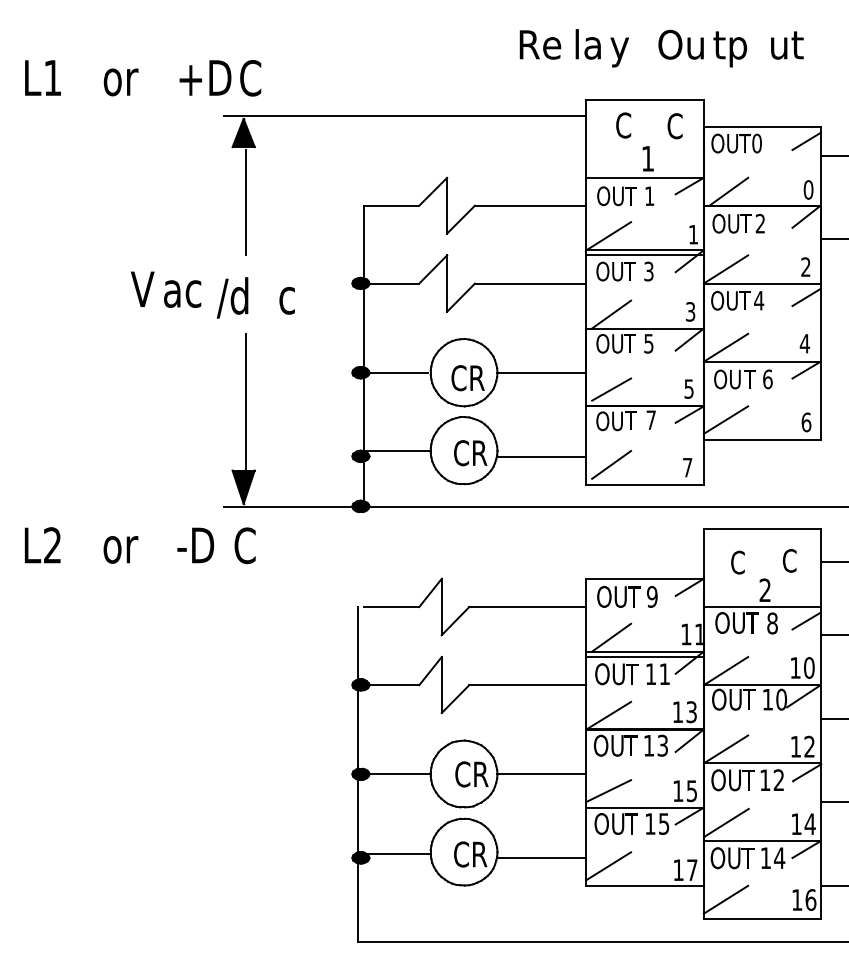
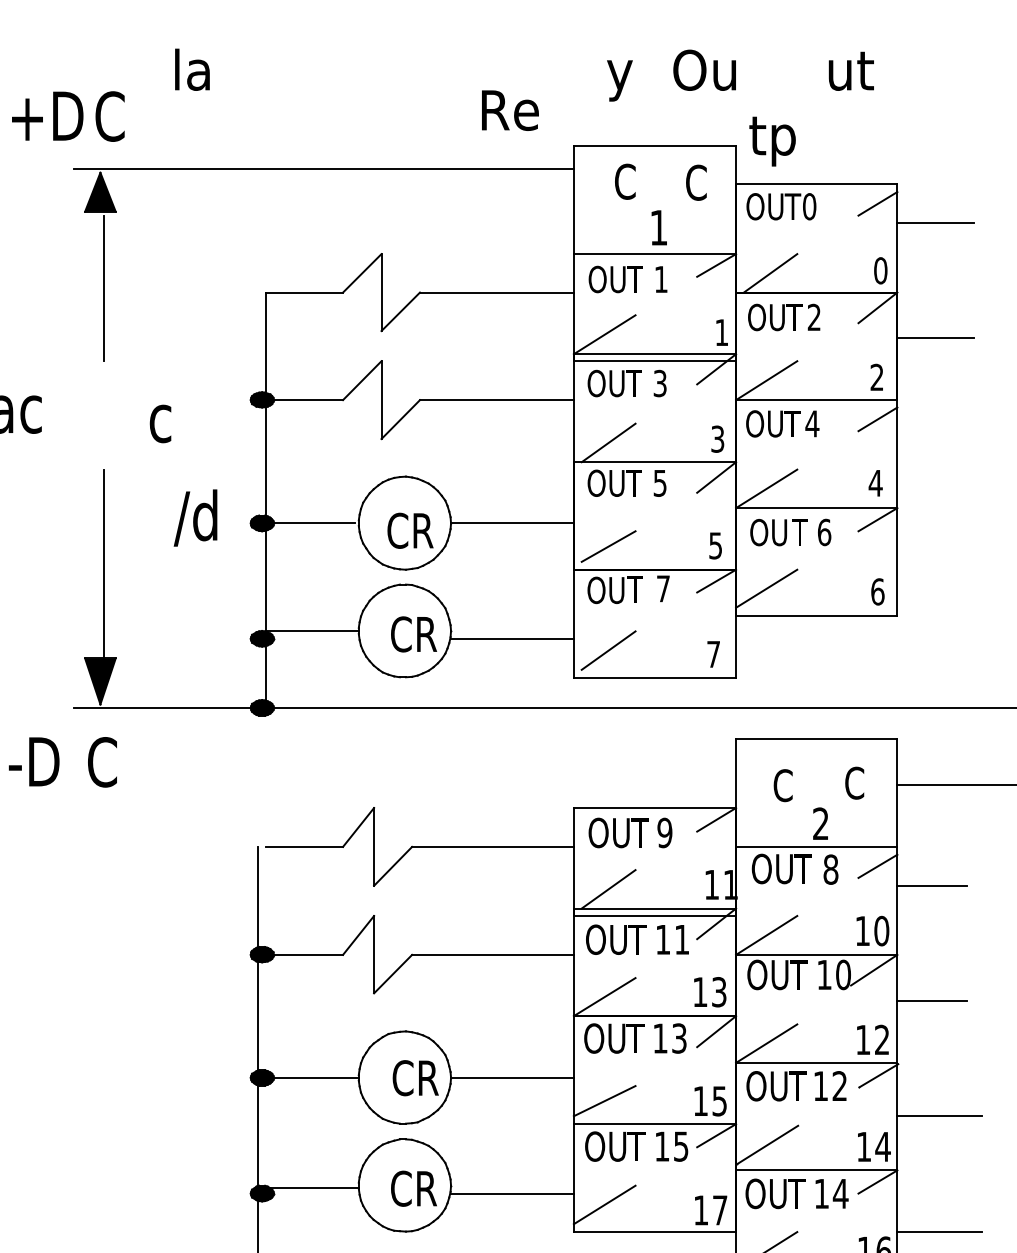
text: (540, 44) -> (510, 109), moved
text: (587, 44) -> (191, 69), moved
text: (730, 49) -> (772, 141), moved
text: (232, 297) -> (195, 517), moved

